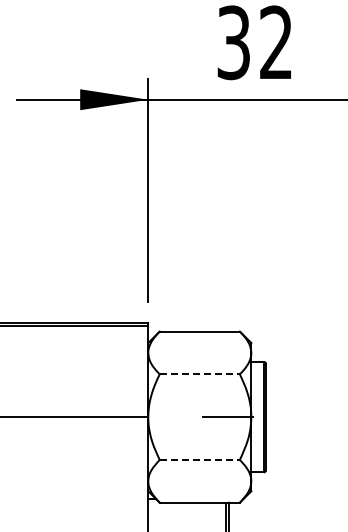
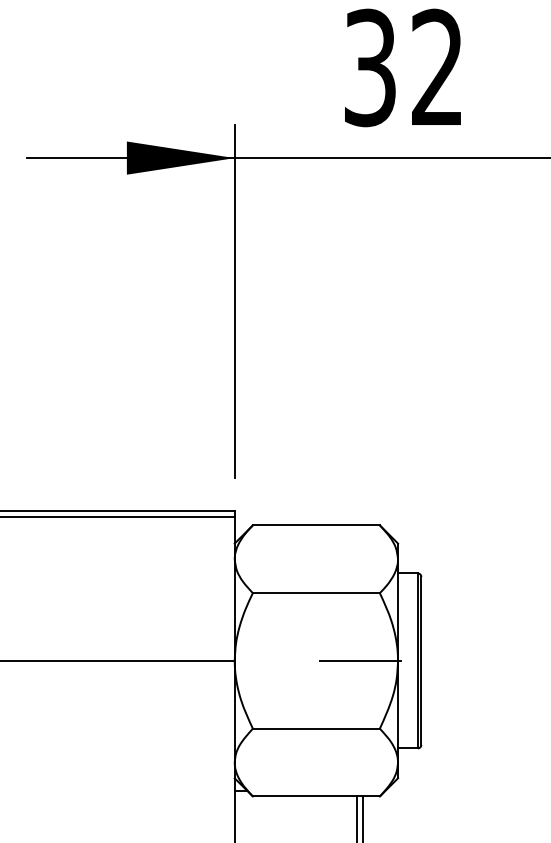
line: (200, 374) -> (317, 593), dashed -> solid
line: (200, 459) -> (317, 728), dashed -> solid

